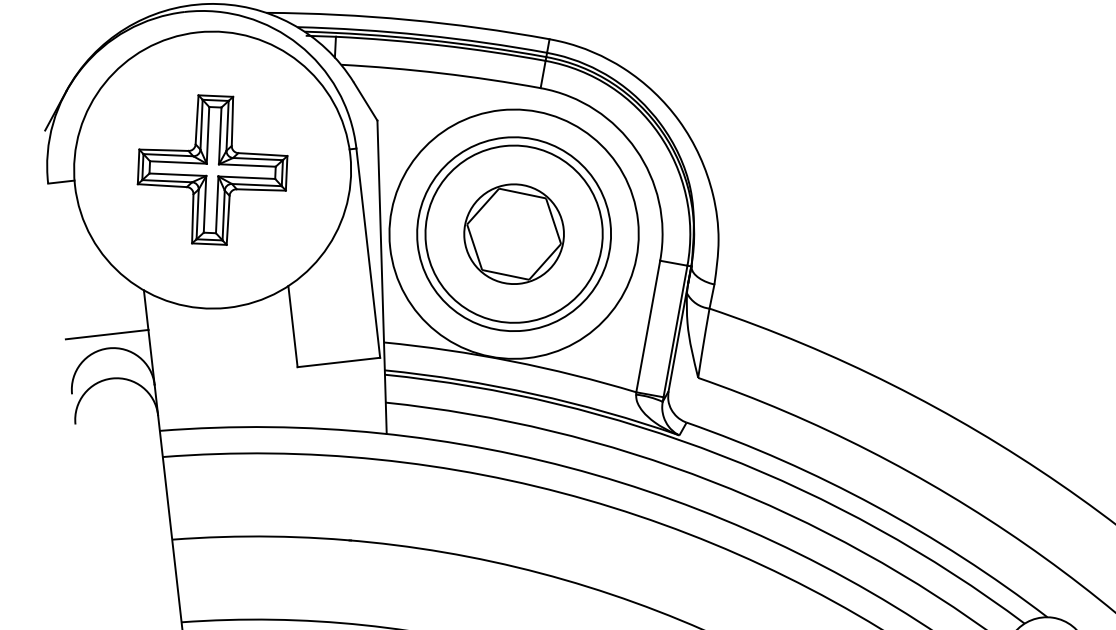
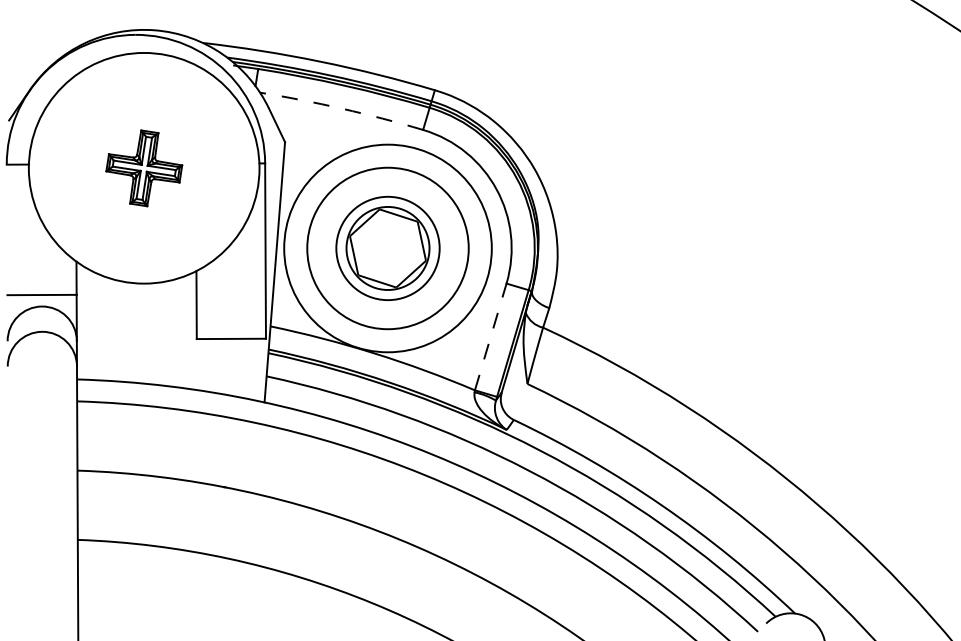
arc: (441, 73) -> (342, 108), solid -> dashed
part: (213, 170) -> (144, 168), size x0.6
circle: (513, 234) -> (387, 248), size x0.7
line: (647, 325) -> (490, 336), solid -> dashed

